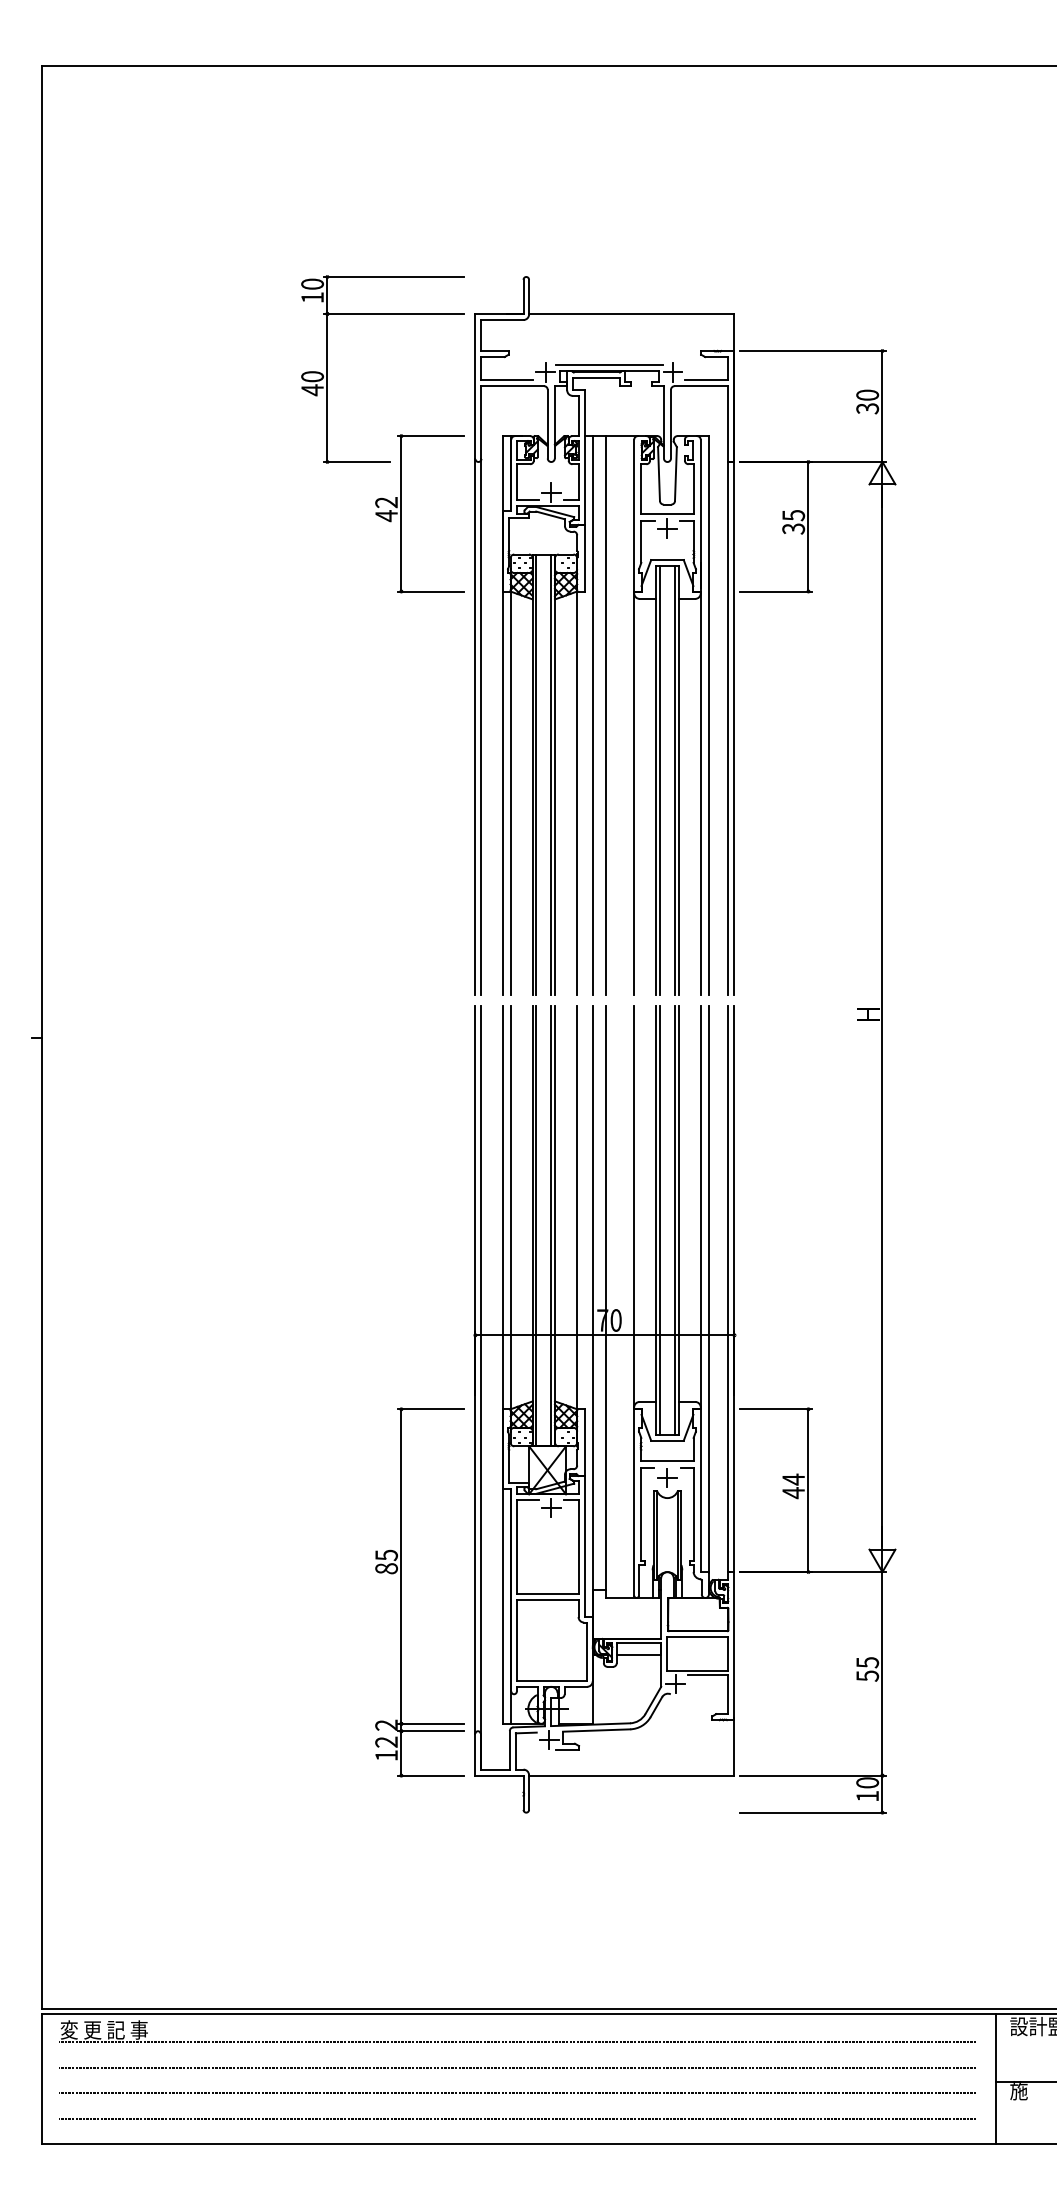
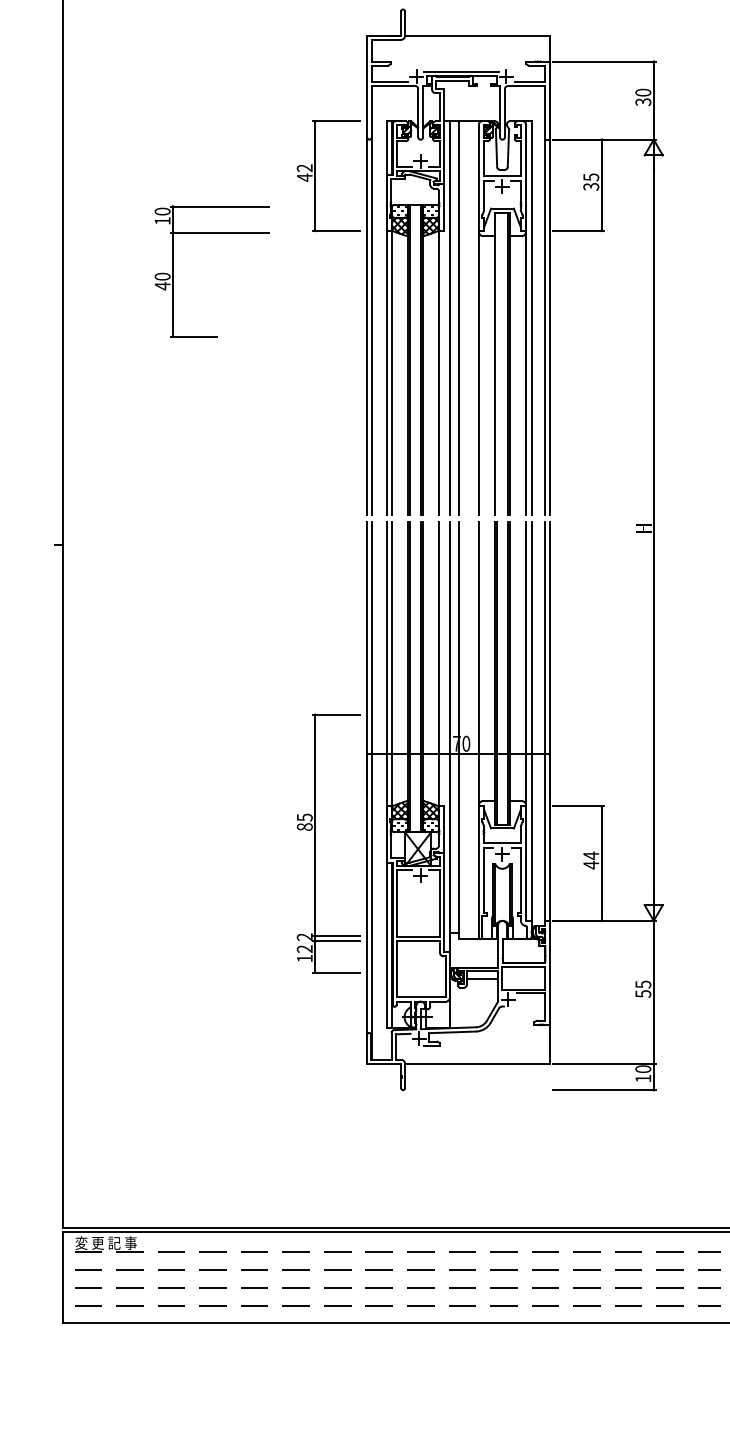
part: (382, 314) -> (211, 232), moved
line: (660, 779) -> (497, 363), removed
part: (401, 1592) -> (315, 843), moved

